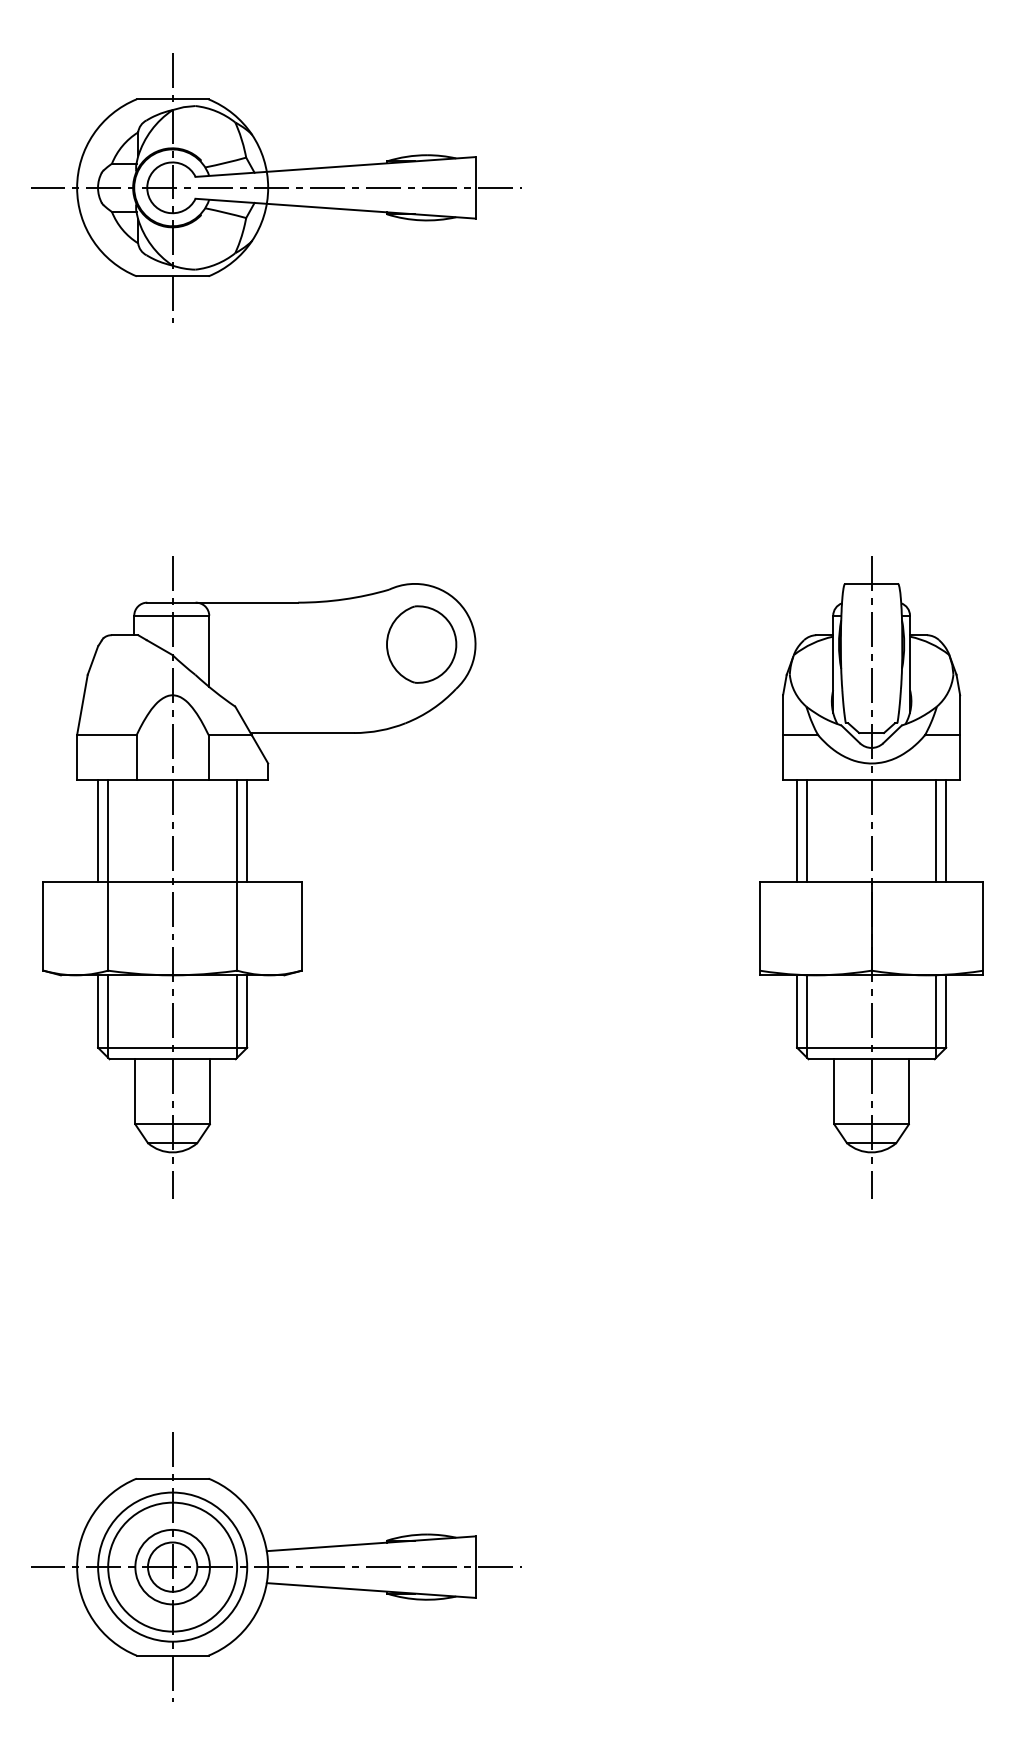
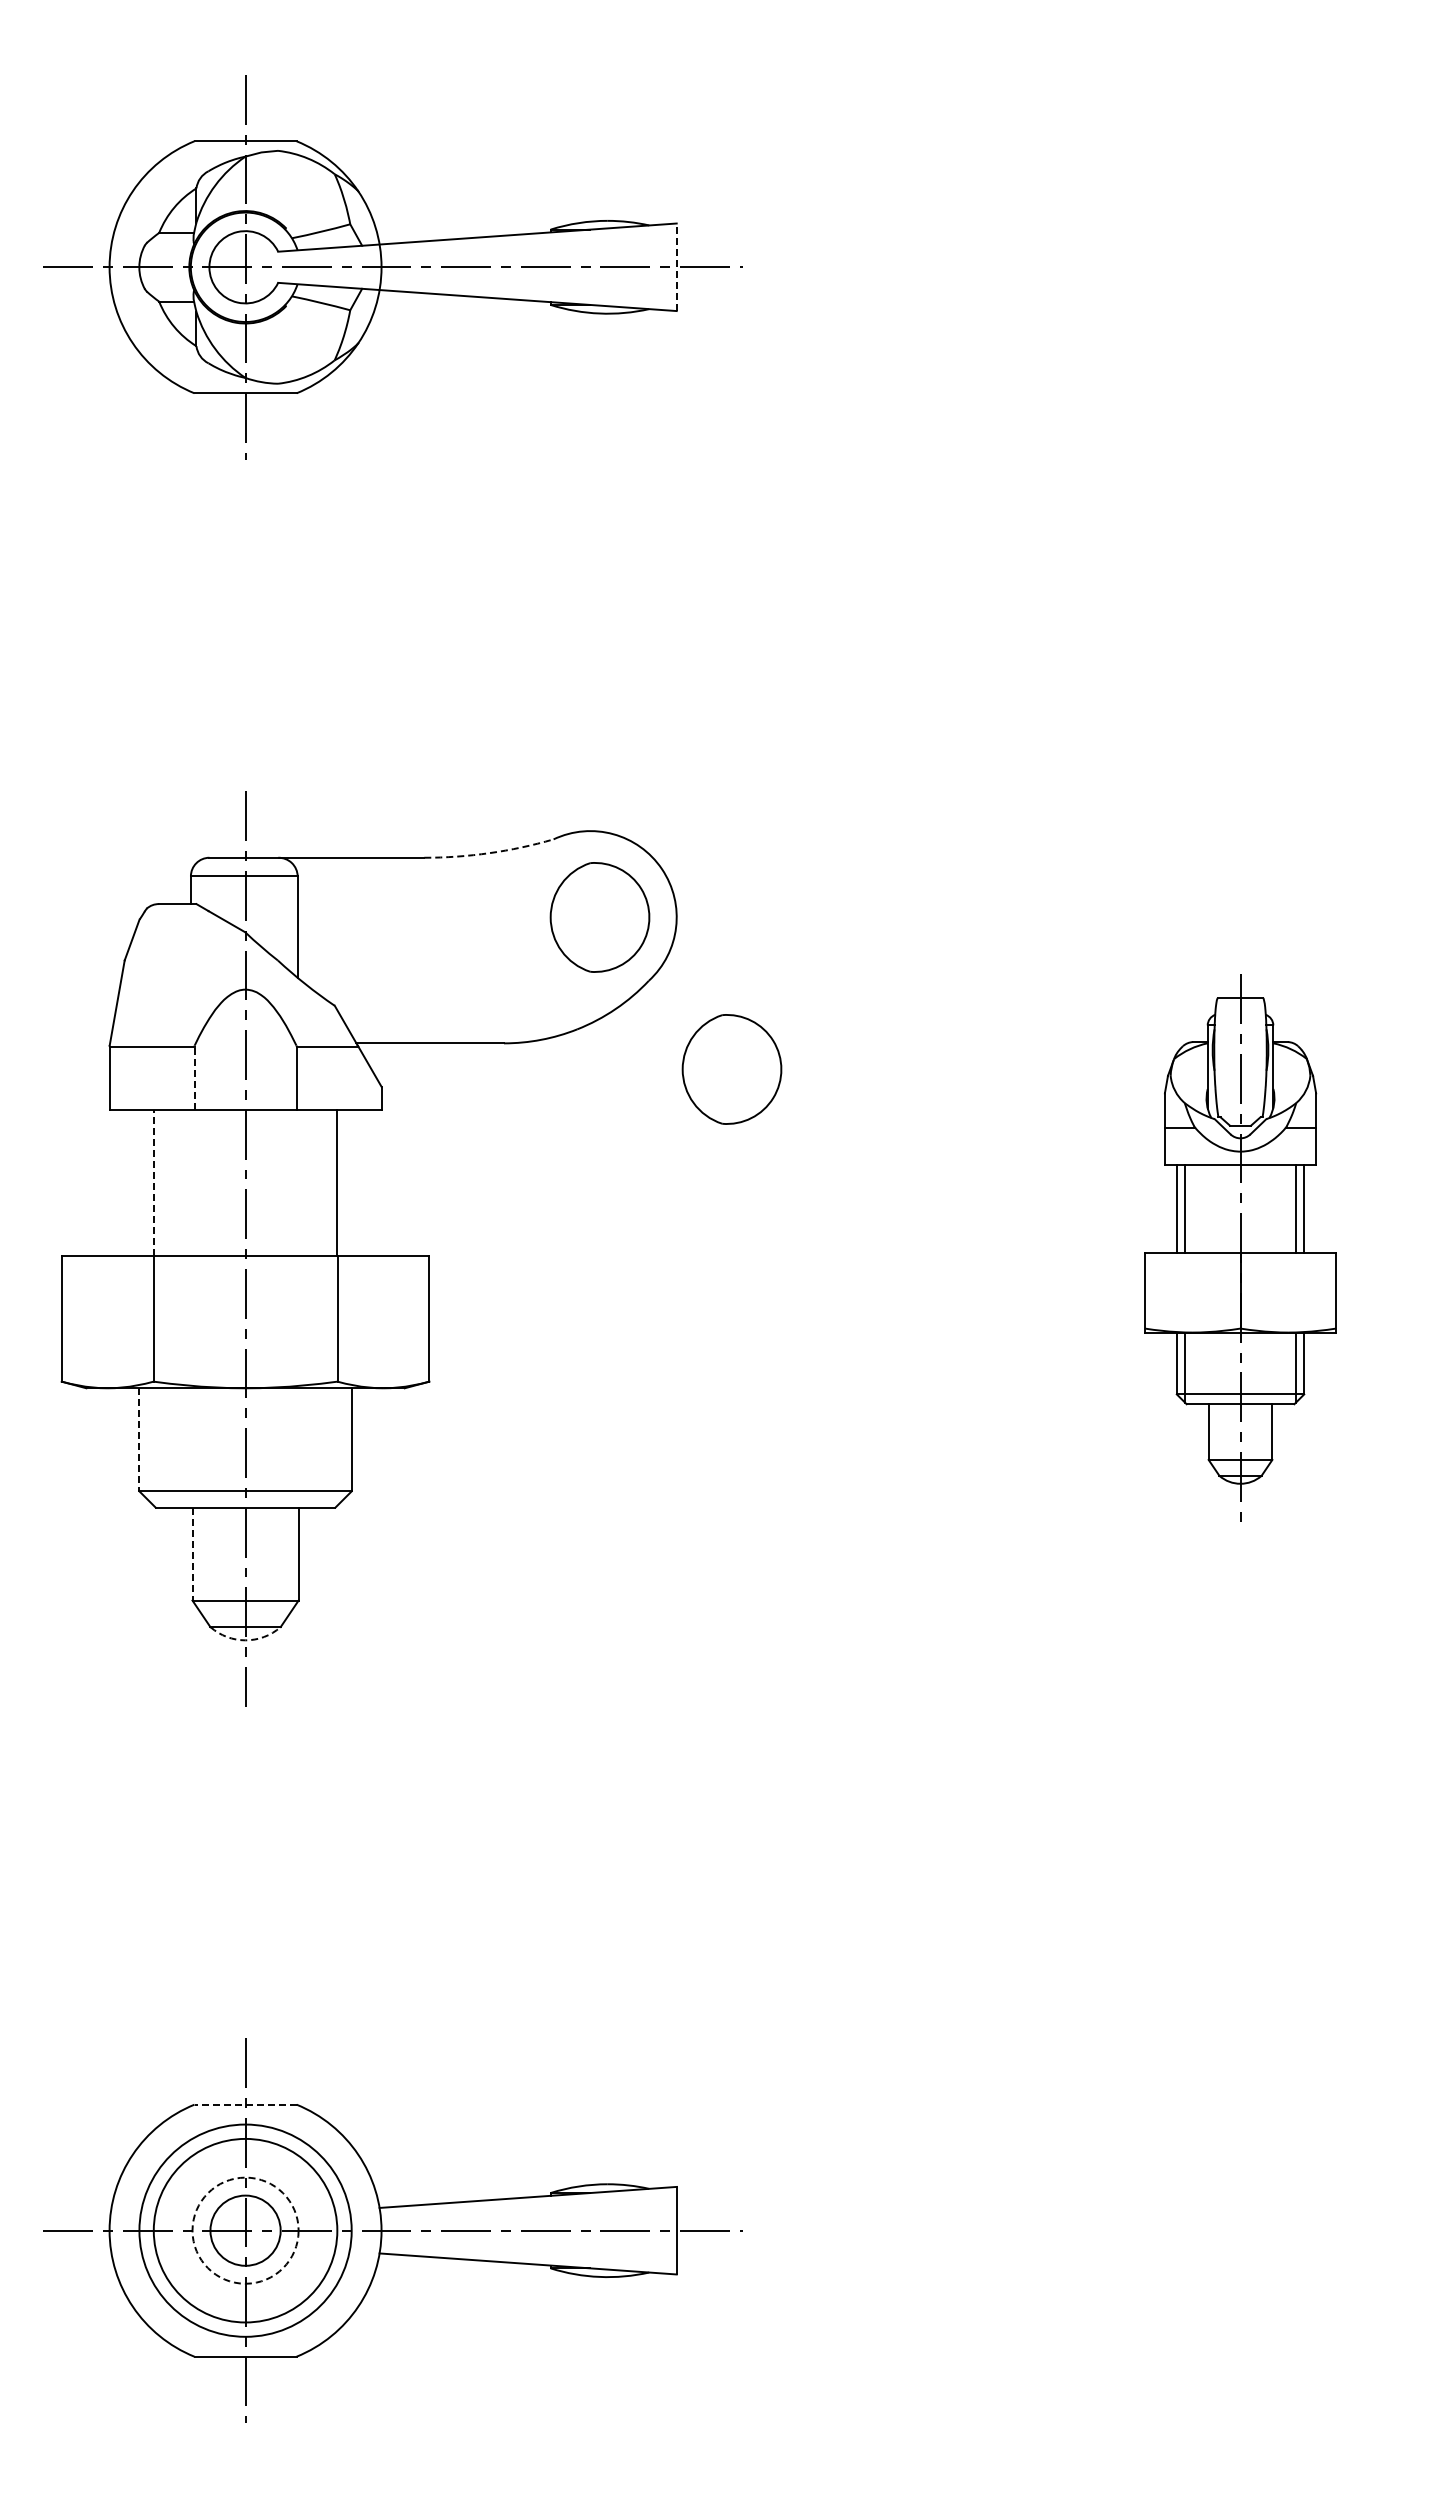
line: (475, 187) -> (676, 267), solid -> dashed
arc: (344, 599) -> (489, 853), solid -> dashed
part: (514, 751) -> (731, 1069), added
line: (136, 757) -> (194, 1078), solid -> dashed
line: (98, 830) -> (139, 1182), removed
line: (107, 830) -> (153, 1182), solid -> dashed
line: (247, 830) -> (351, 1182), removed
part: (871, 877) -> (1240, 1248), size x0.6
line: (98, 1011) -> (139, 1439), solid -> dashed
line: (107, 1016) -> (153, 1446), removed
line: (237, 1016) -> (337, 1446), removed
line: (135, 1092) -> (192, 1554), solid -> dashed
arc: (172, 1152) -> (245, 1640), solid -> dashed
line: (172, 1478) -> (245, 2104), solid -> dashed
circle: (172, 1567) -> (245, 2230), solid -> dashed

